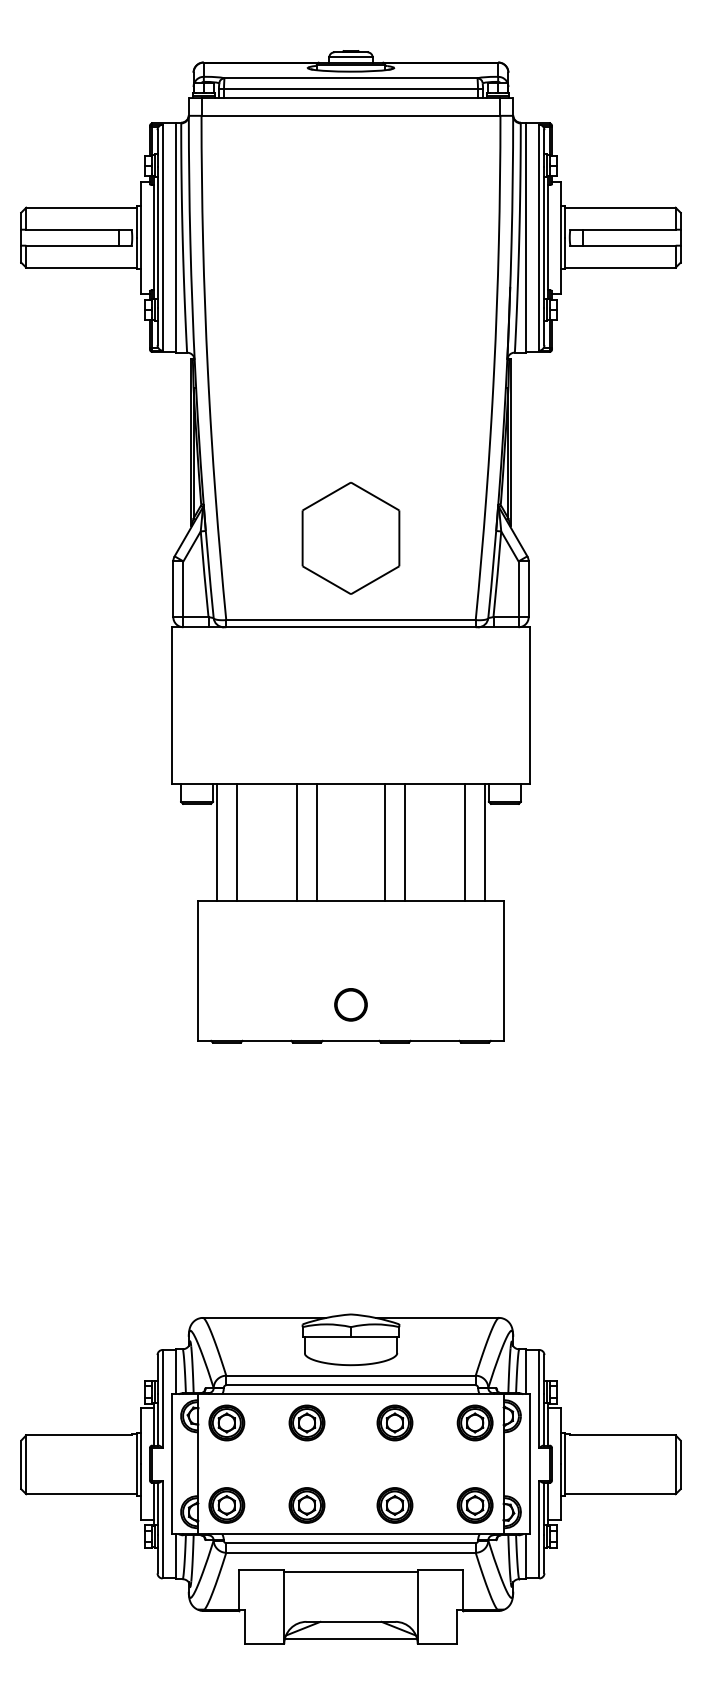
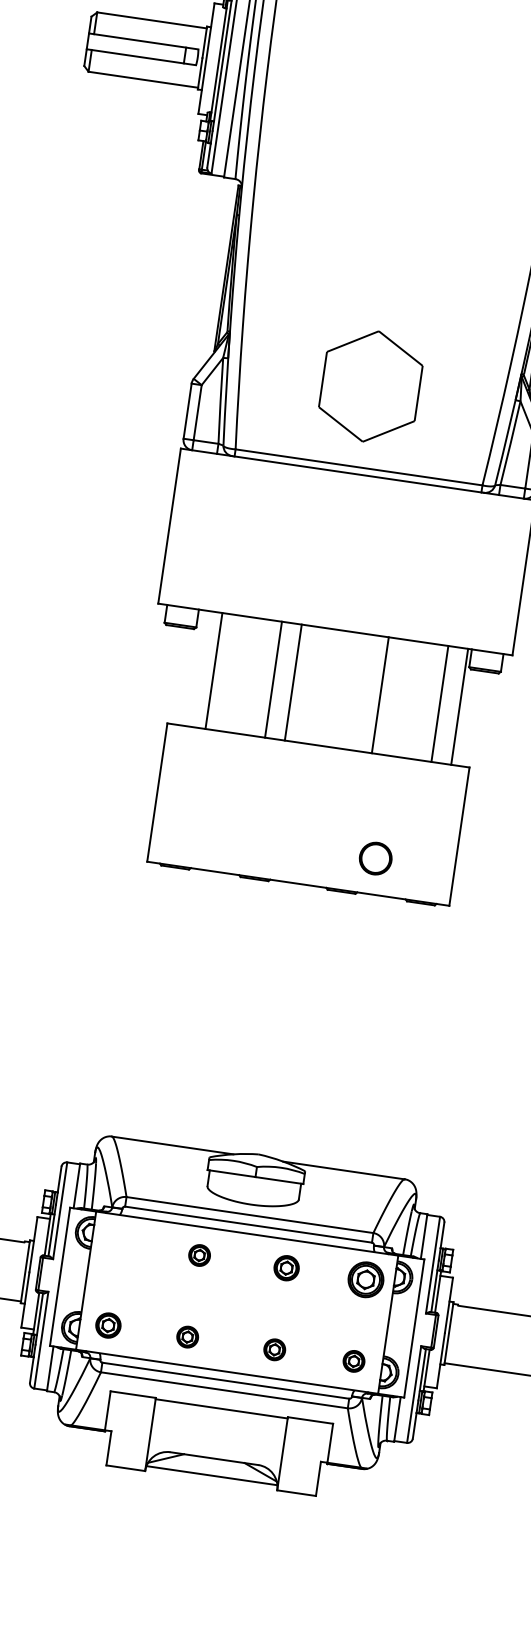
line: (216, 842) -> (193, 668), removed
line: (384, 842) -> (360, 692), removed
circle: (350, 1004) -> (375, 858), moved
part: (226, 1422) -> (120, 1243), removed
part: (306, 1422) -> (199, 1254), size x0.6
part: (394, 1422) -> (286, 1267), size x0.7
part: (226, 1505) -> (108, 1325), size x0.7
part: (306, 1505) -> (187, 1337), size x0.6
part: (394, 1505) -> (274, 1349), size x0.6
part: (474, 1505) -> (353, 1361), size x0.6

